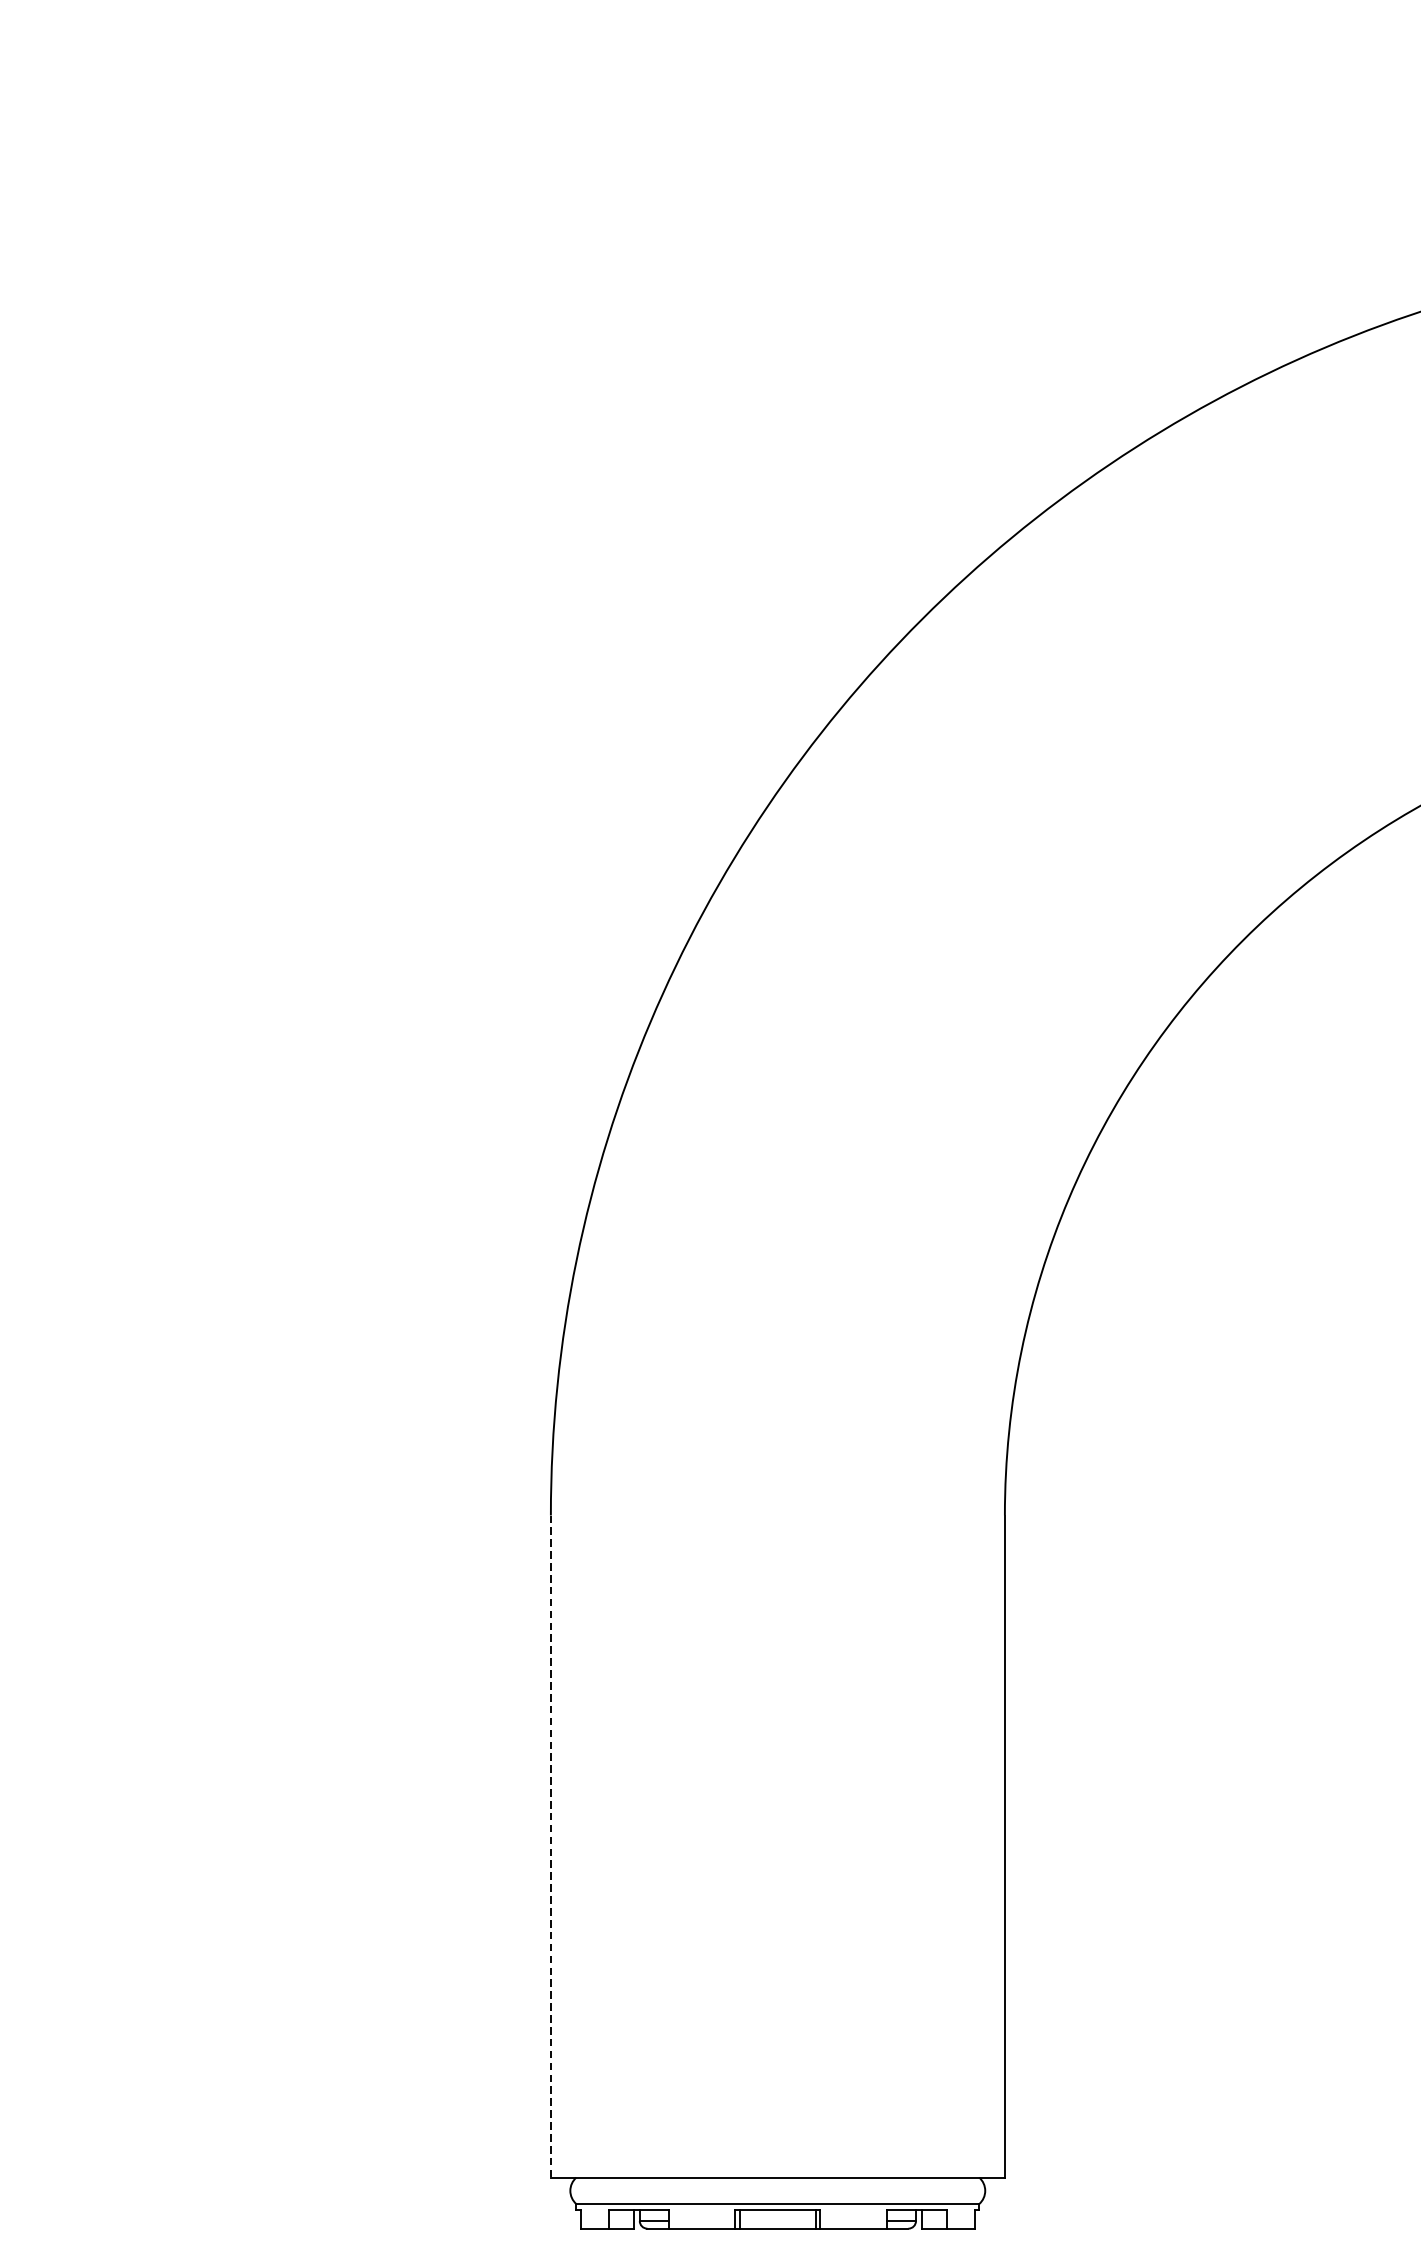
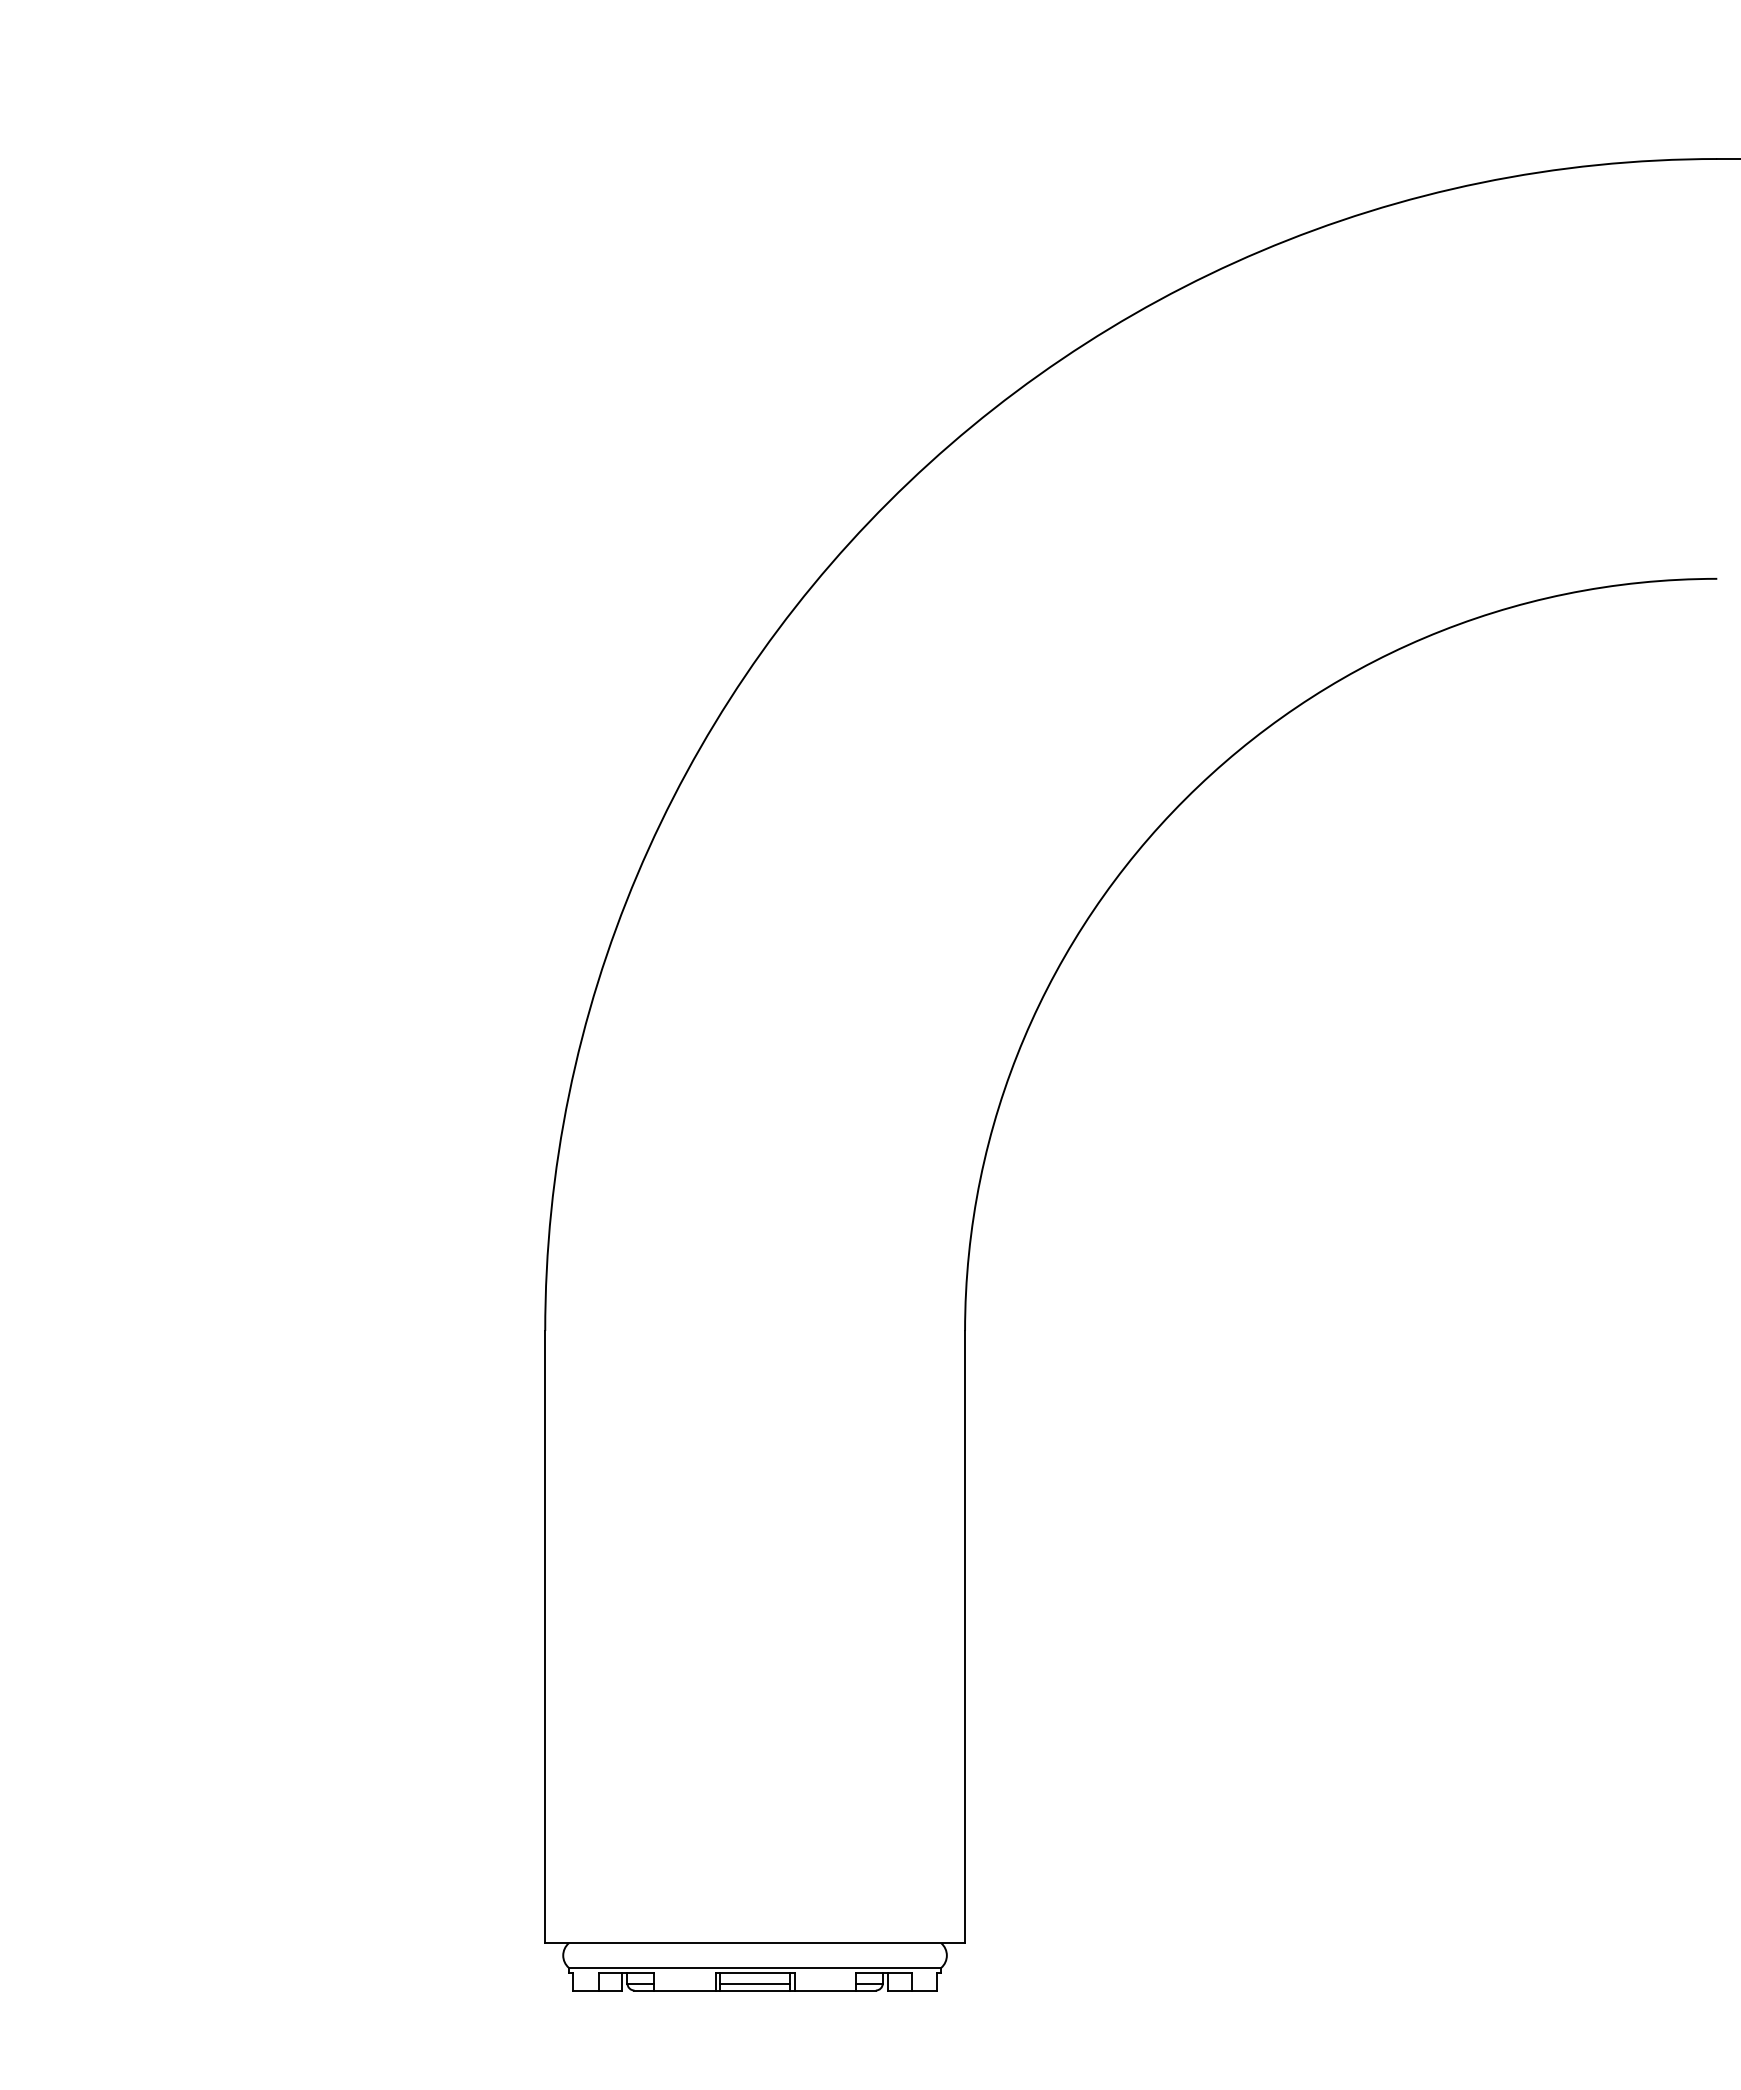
line: (551, 1846) -> (545, 1637), dashed -> solid
line: (778, 2221) -> (755, 1983), added

